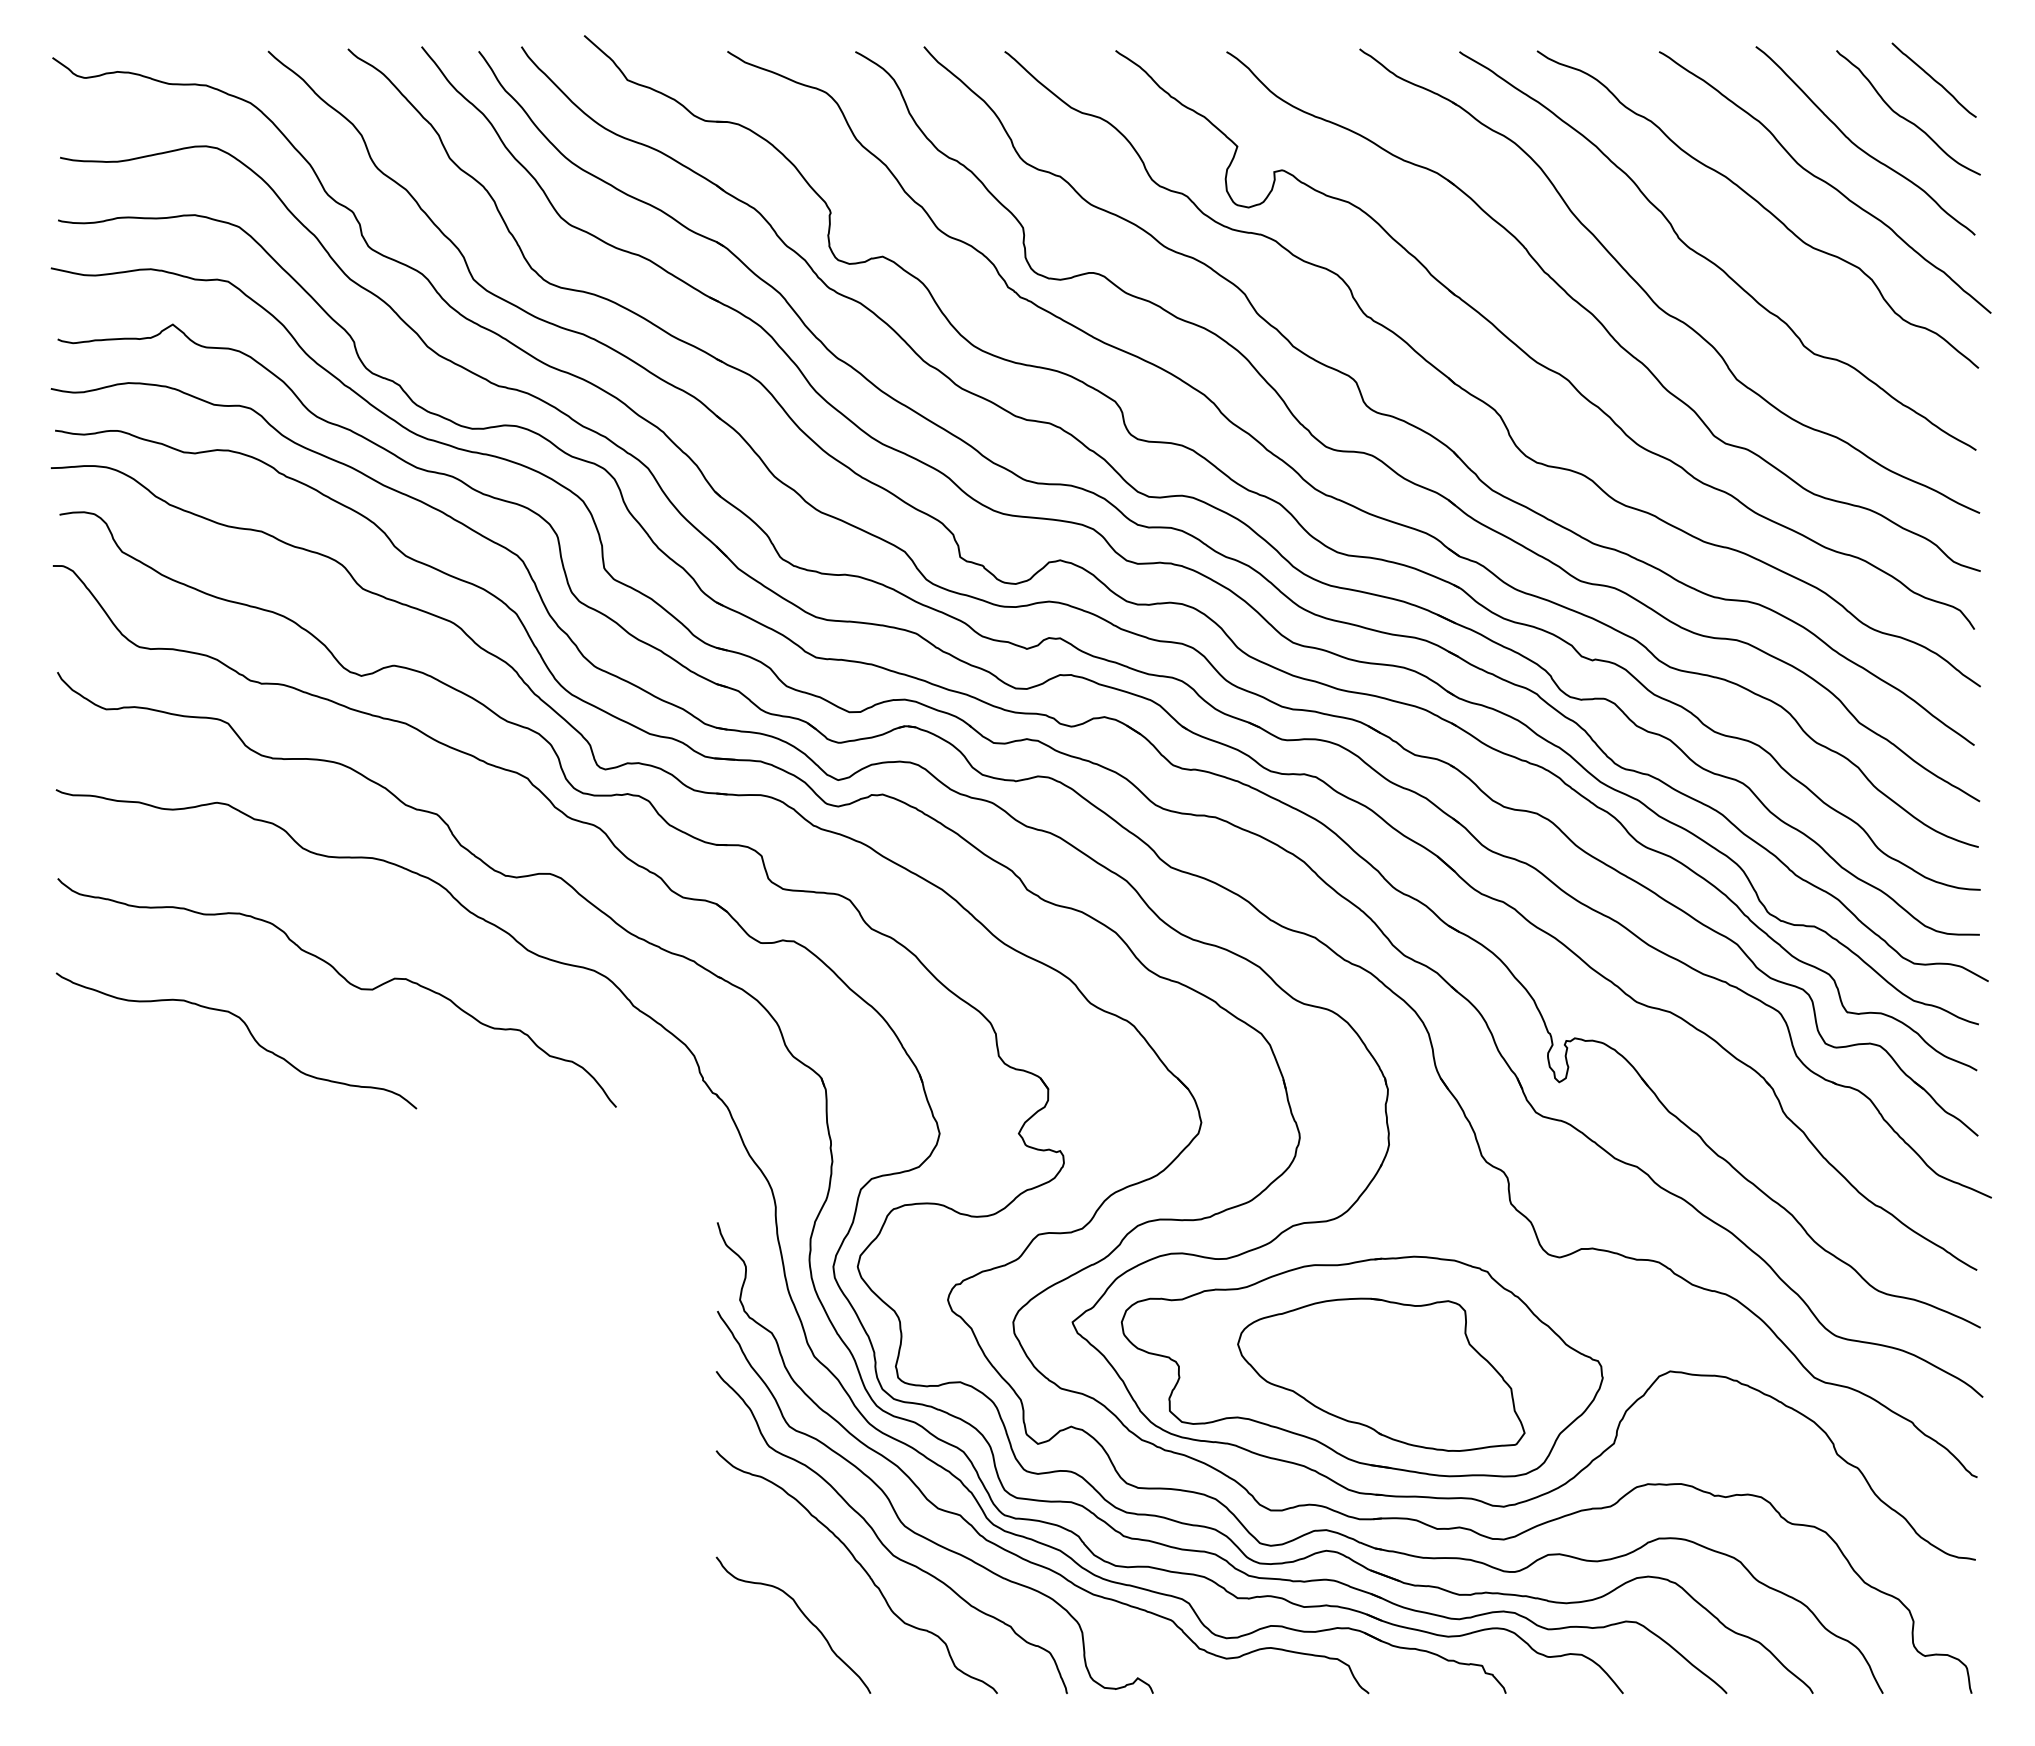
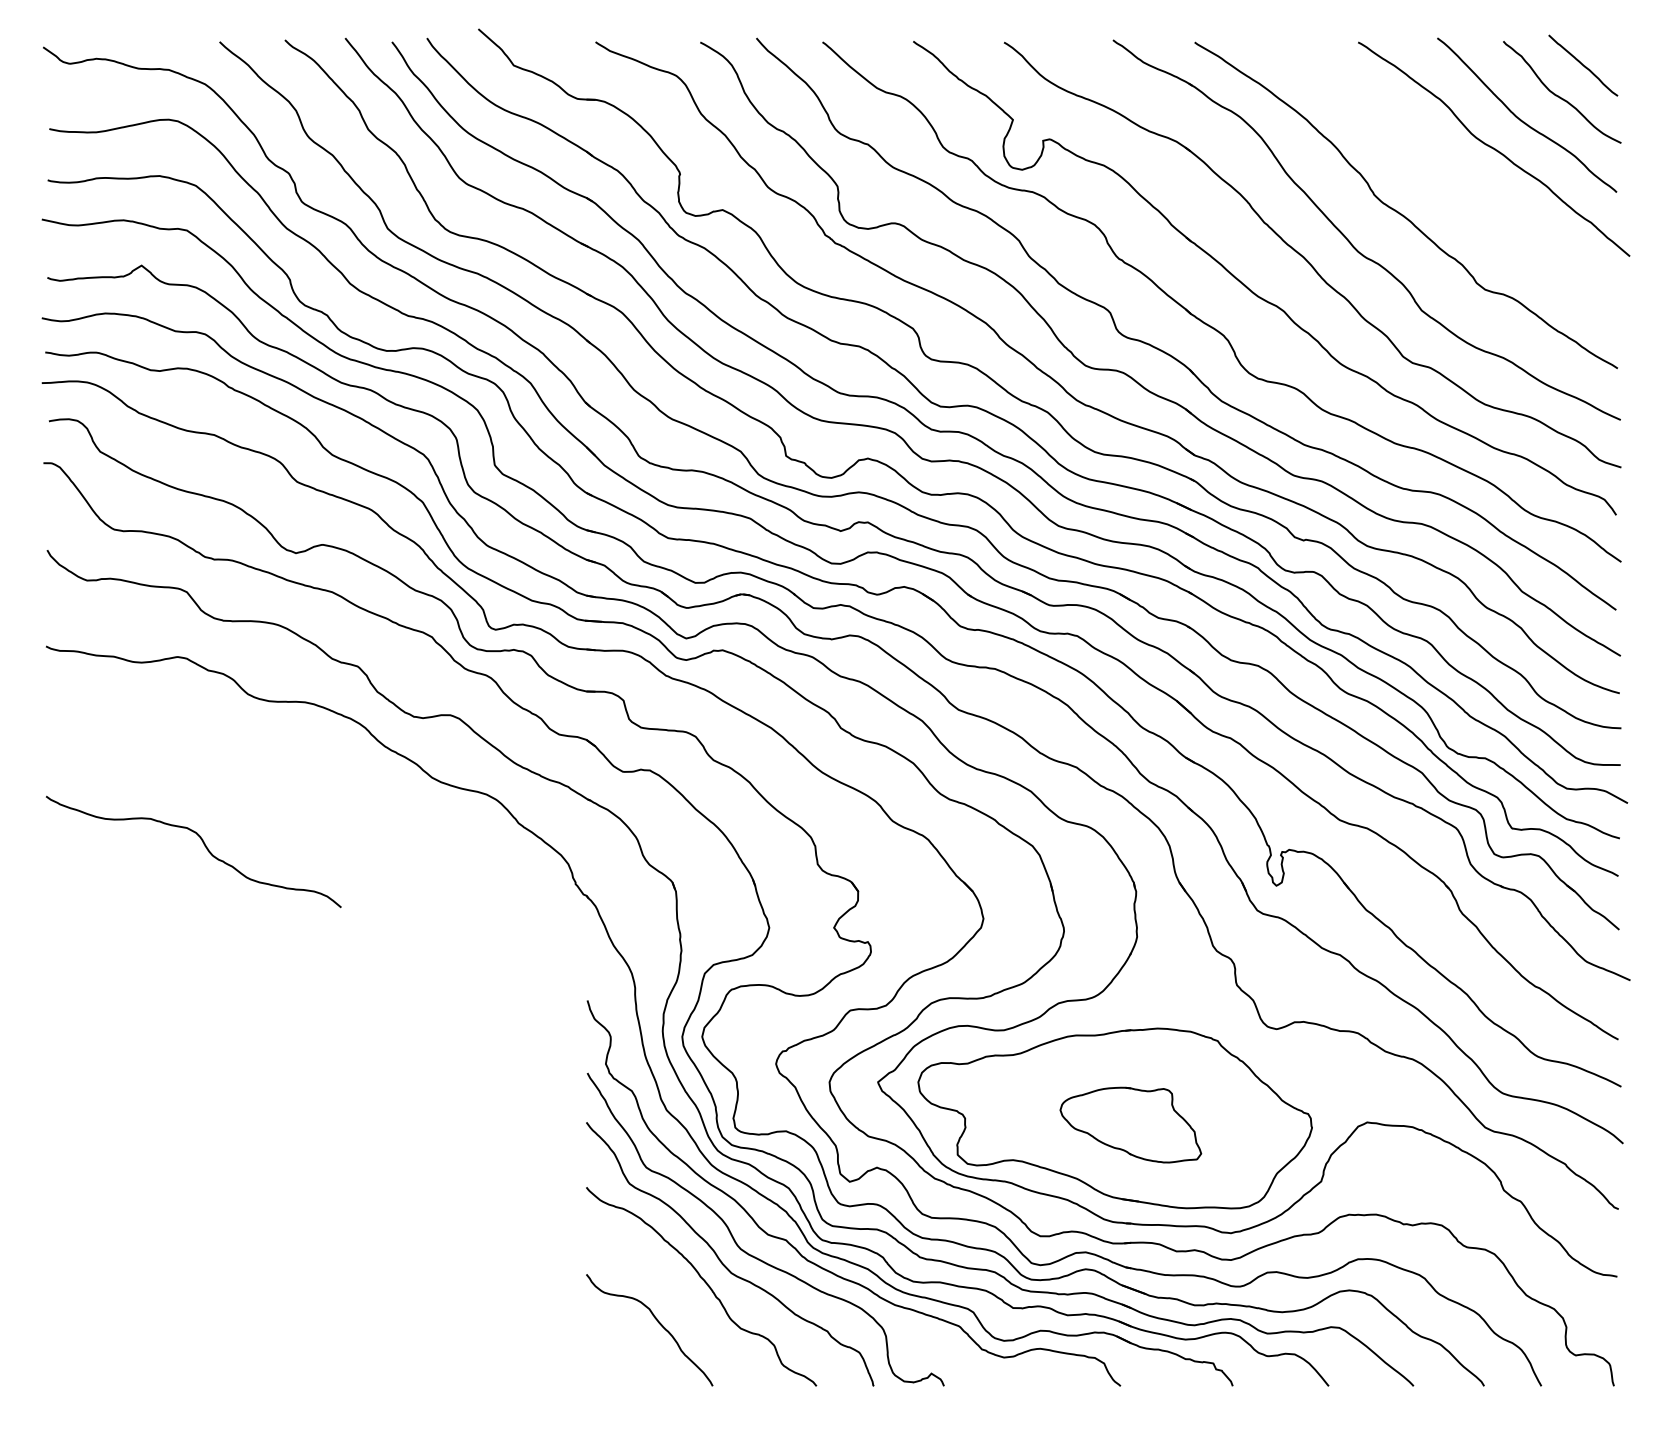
curve: (1760, 205) -> (1441, 168), removed
curve: (346, 981) -> (283, 803), removed
part: (1381, 1374) -> (1130, 1124), size x0.6

